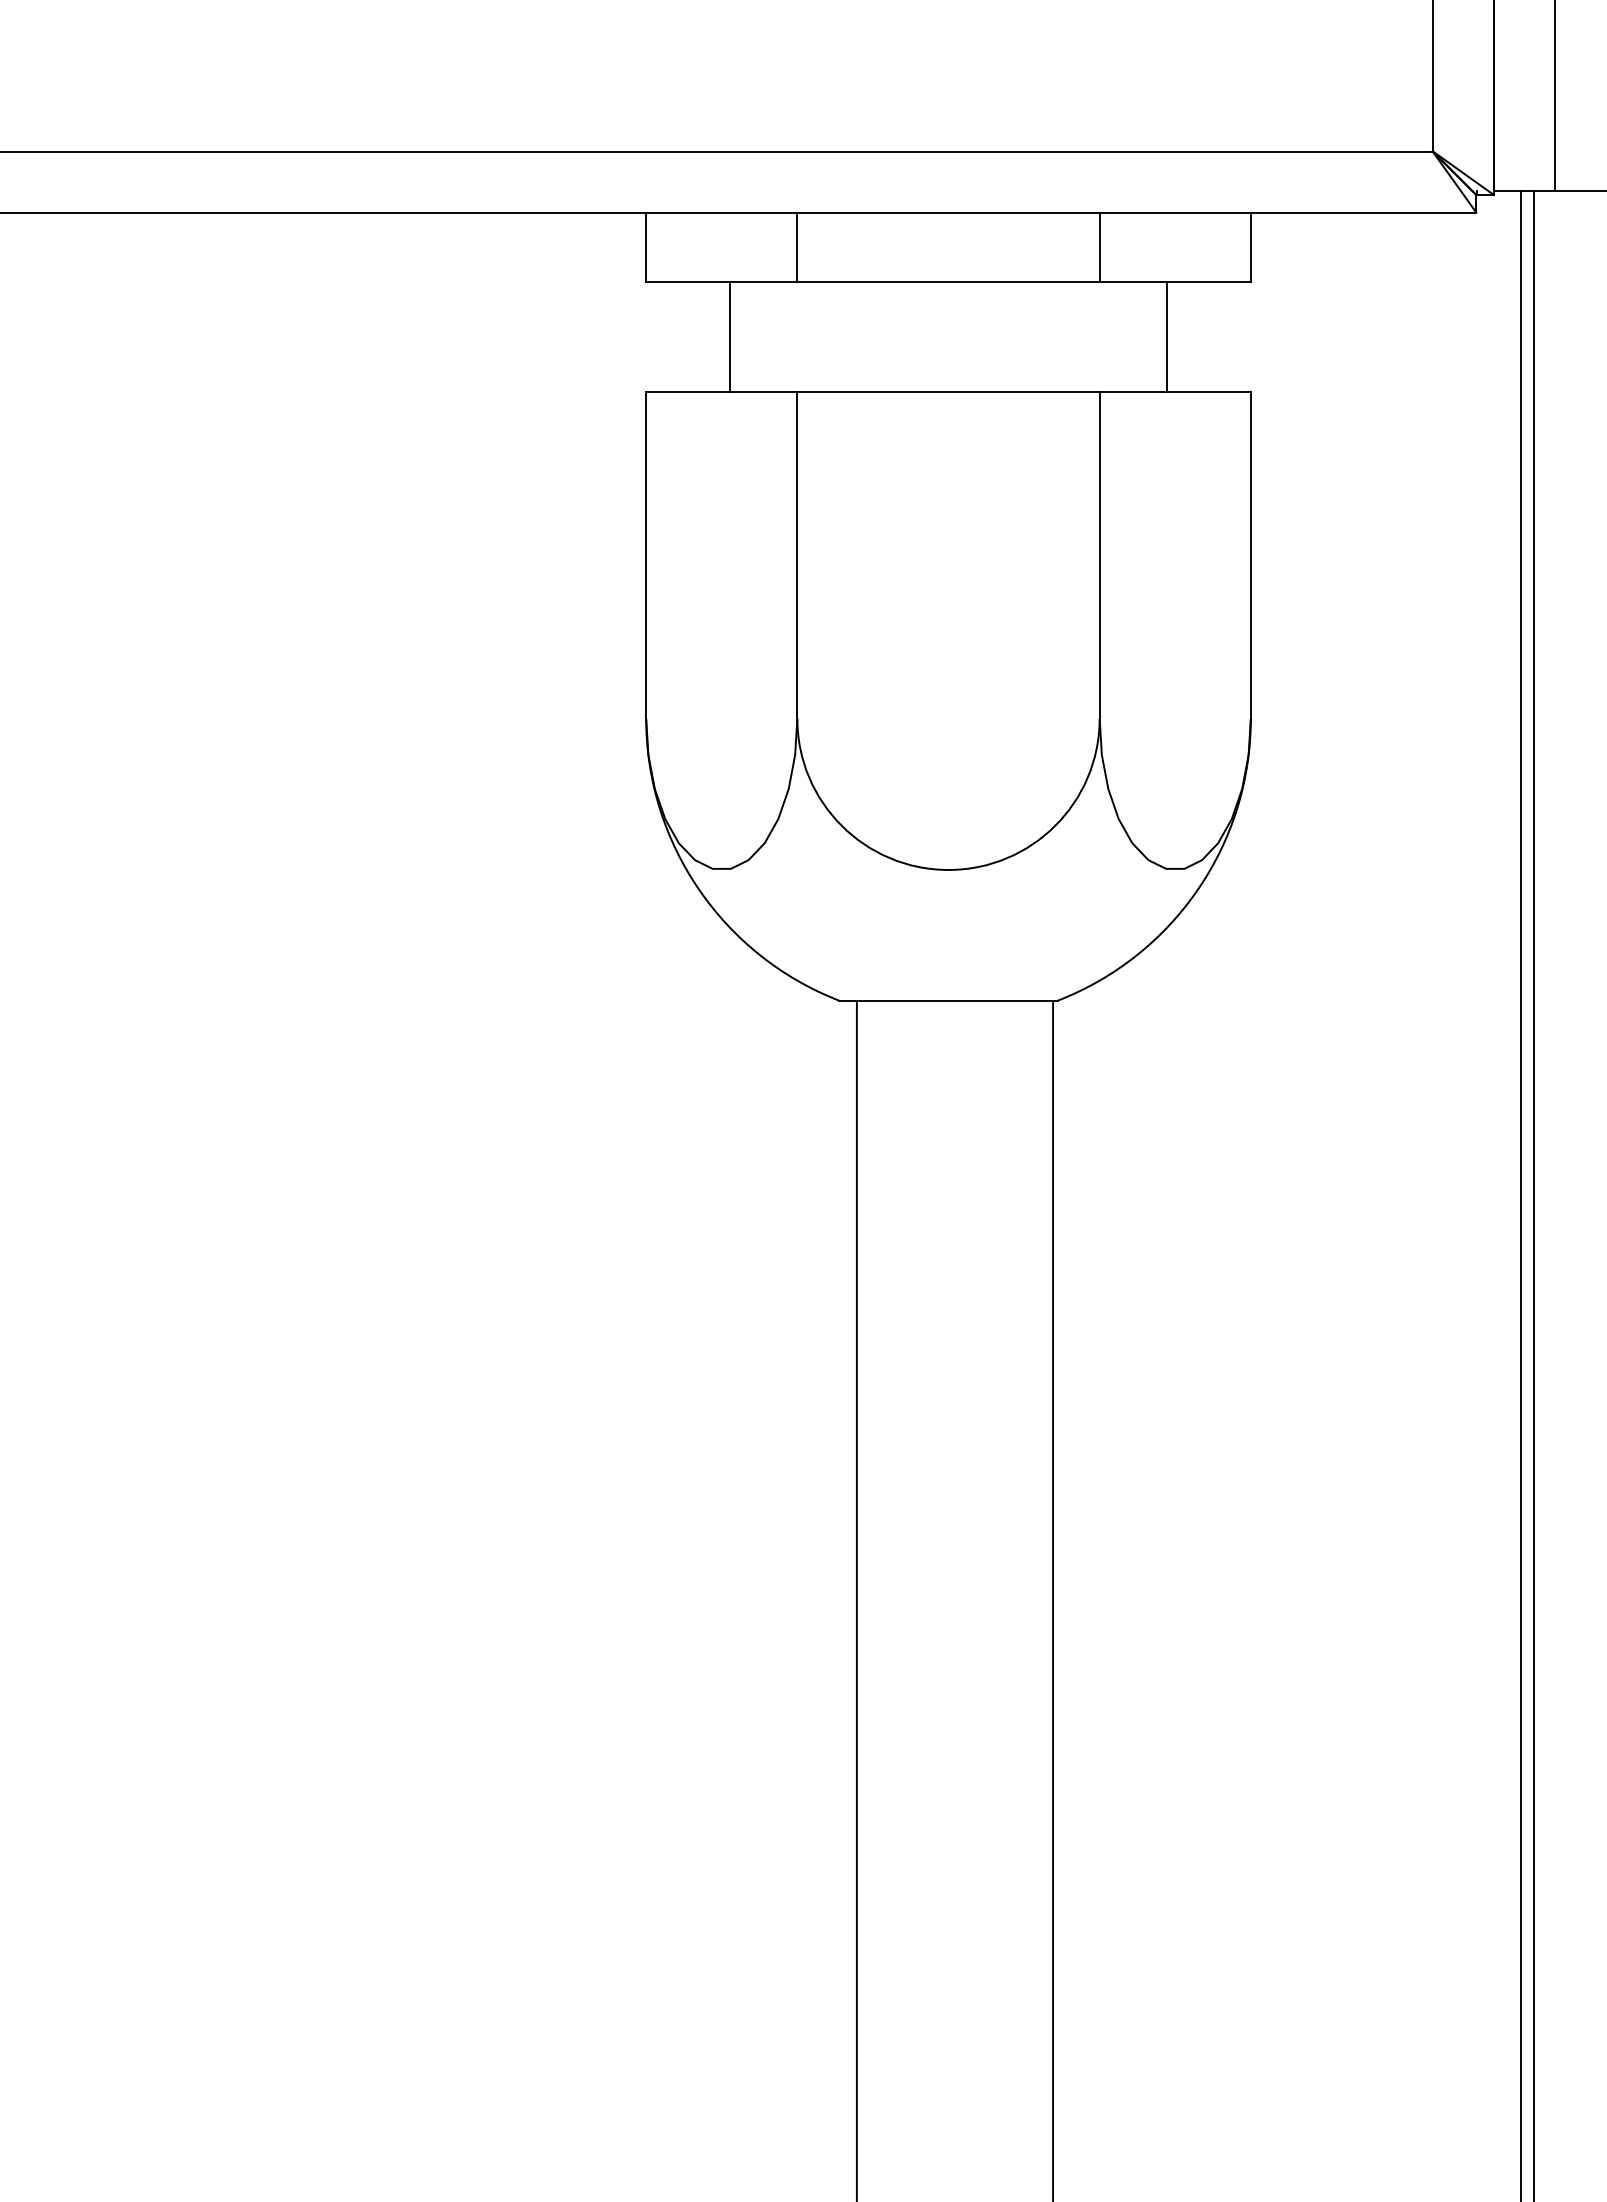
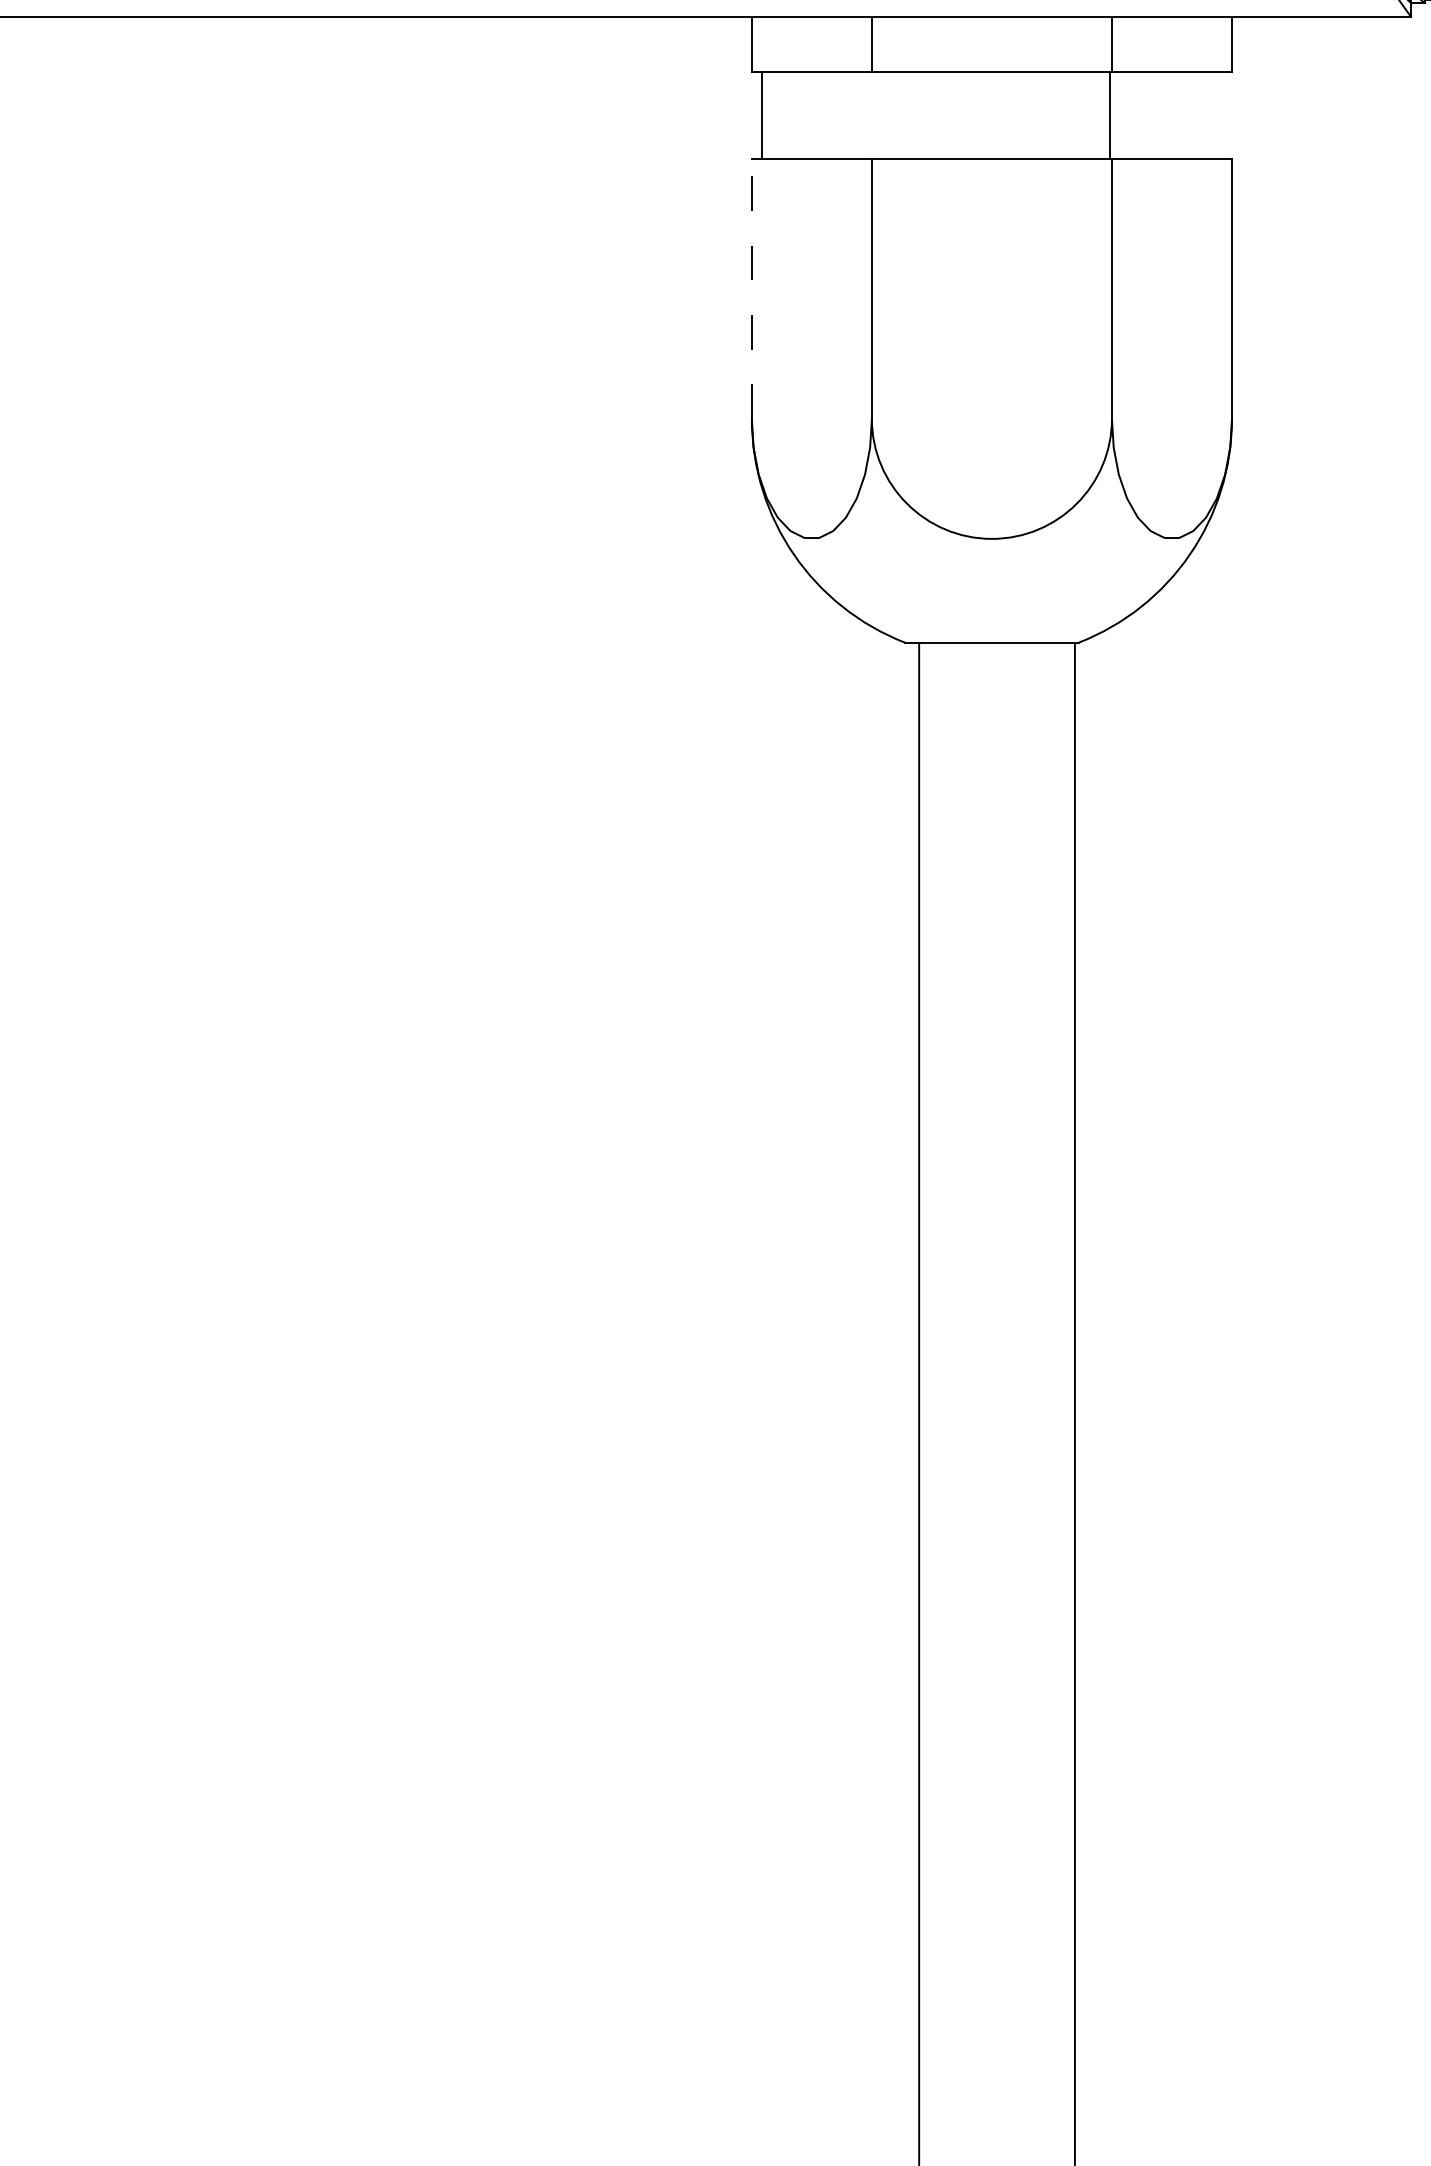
line: (730, 336) -> (761, 115), moved
line: (1167, 336) -> (1110, 115), moved
line: (645, 554) -> (751, 288), solid -> dashed

